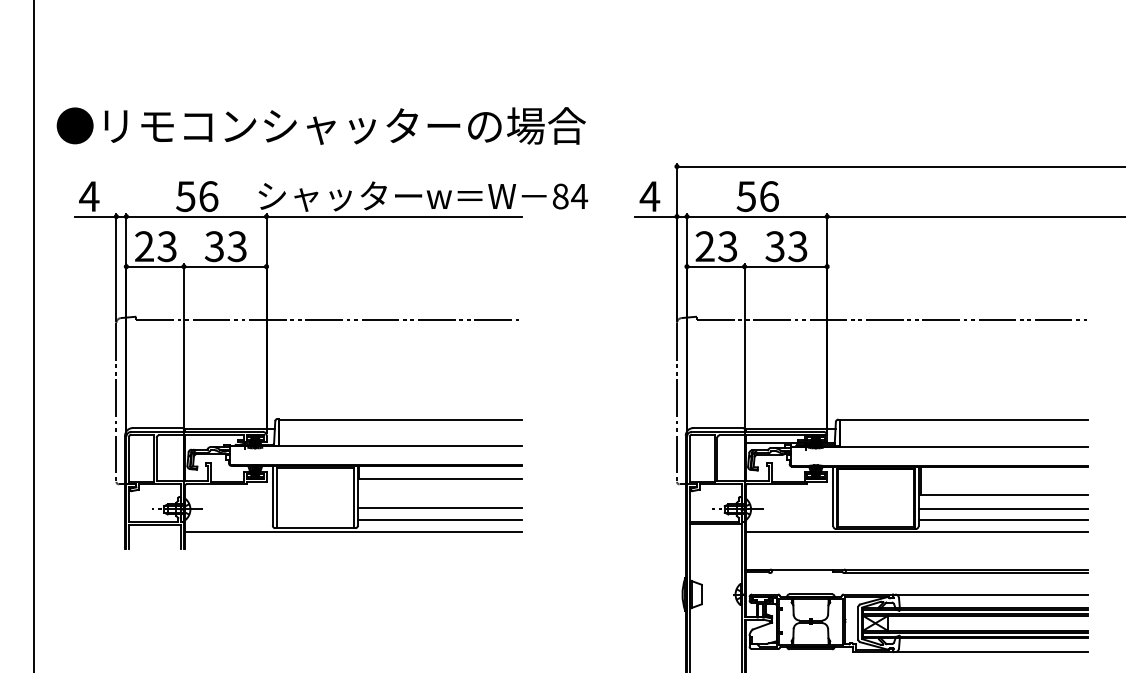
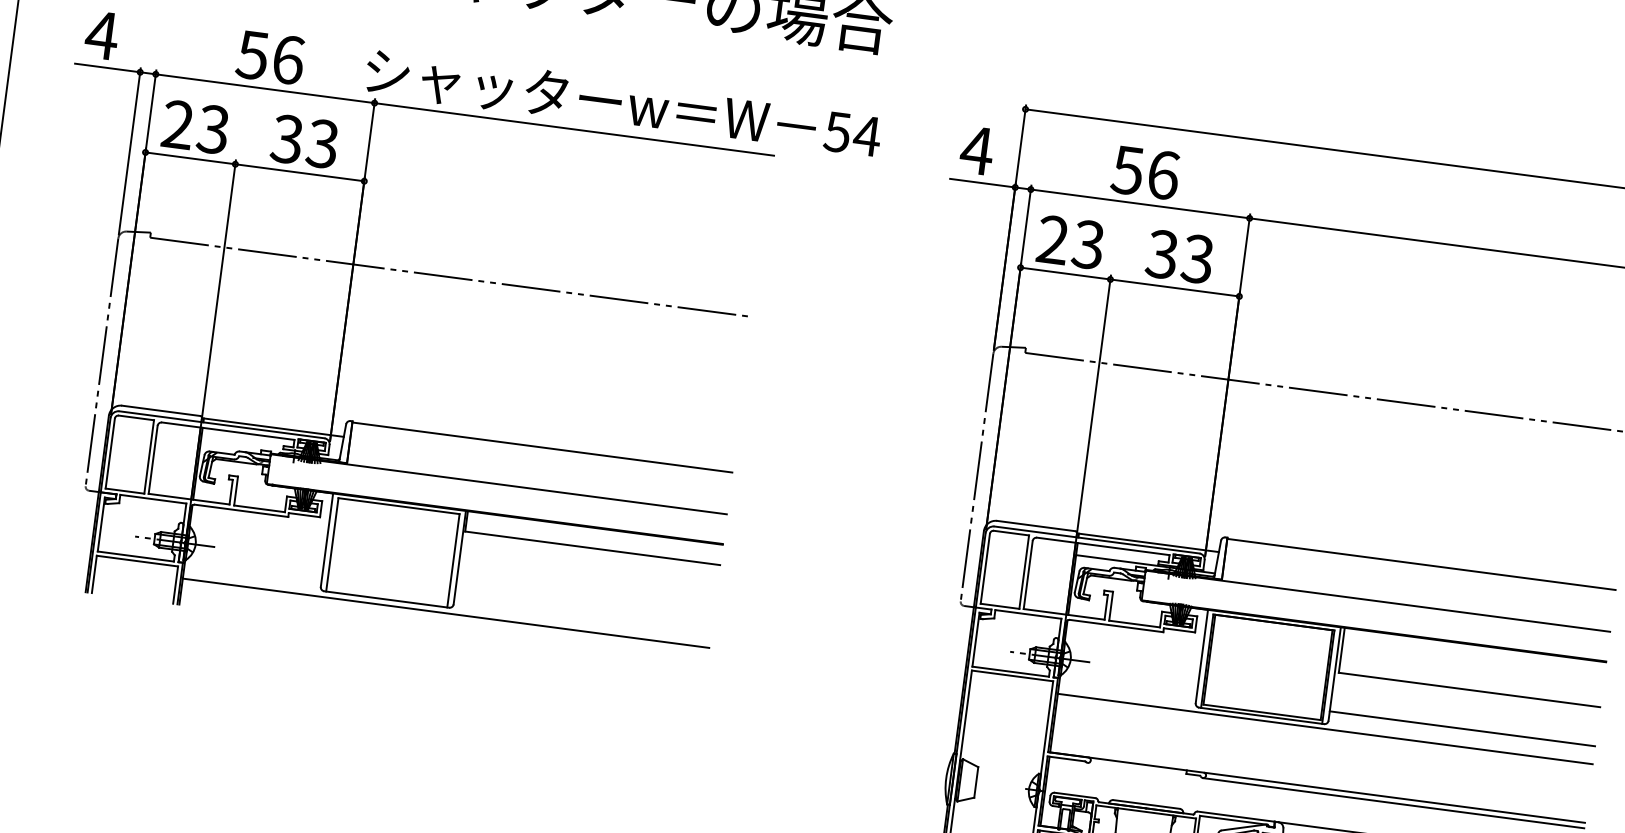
text: (560, 196) -> (837, 132), 84 -> 54
line: (439, 508) -> (584, 594), removed
line: (1003, 509) -> (1464, 711), removed
line: (439, 519) -> (582, 611), removed

